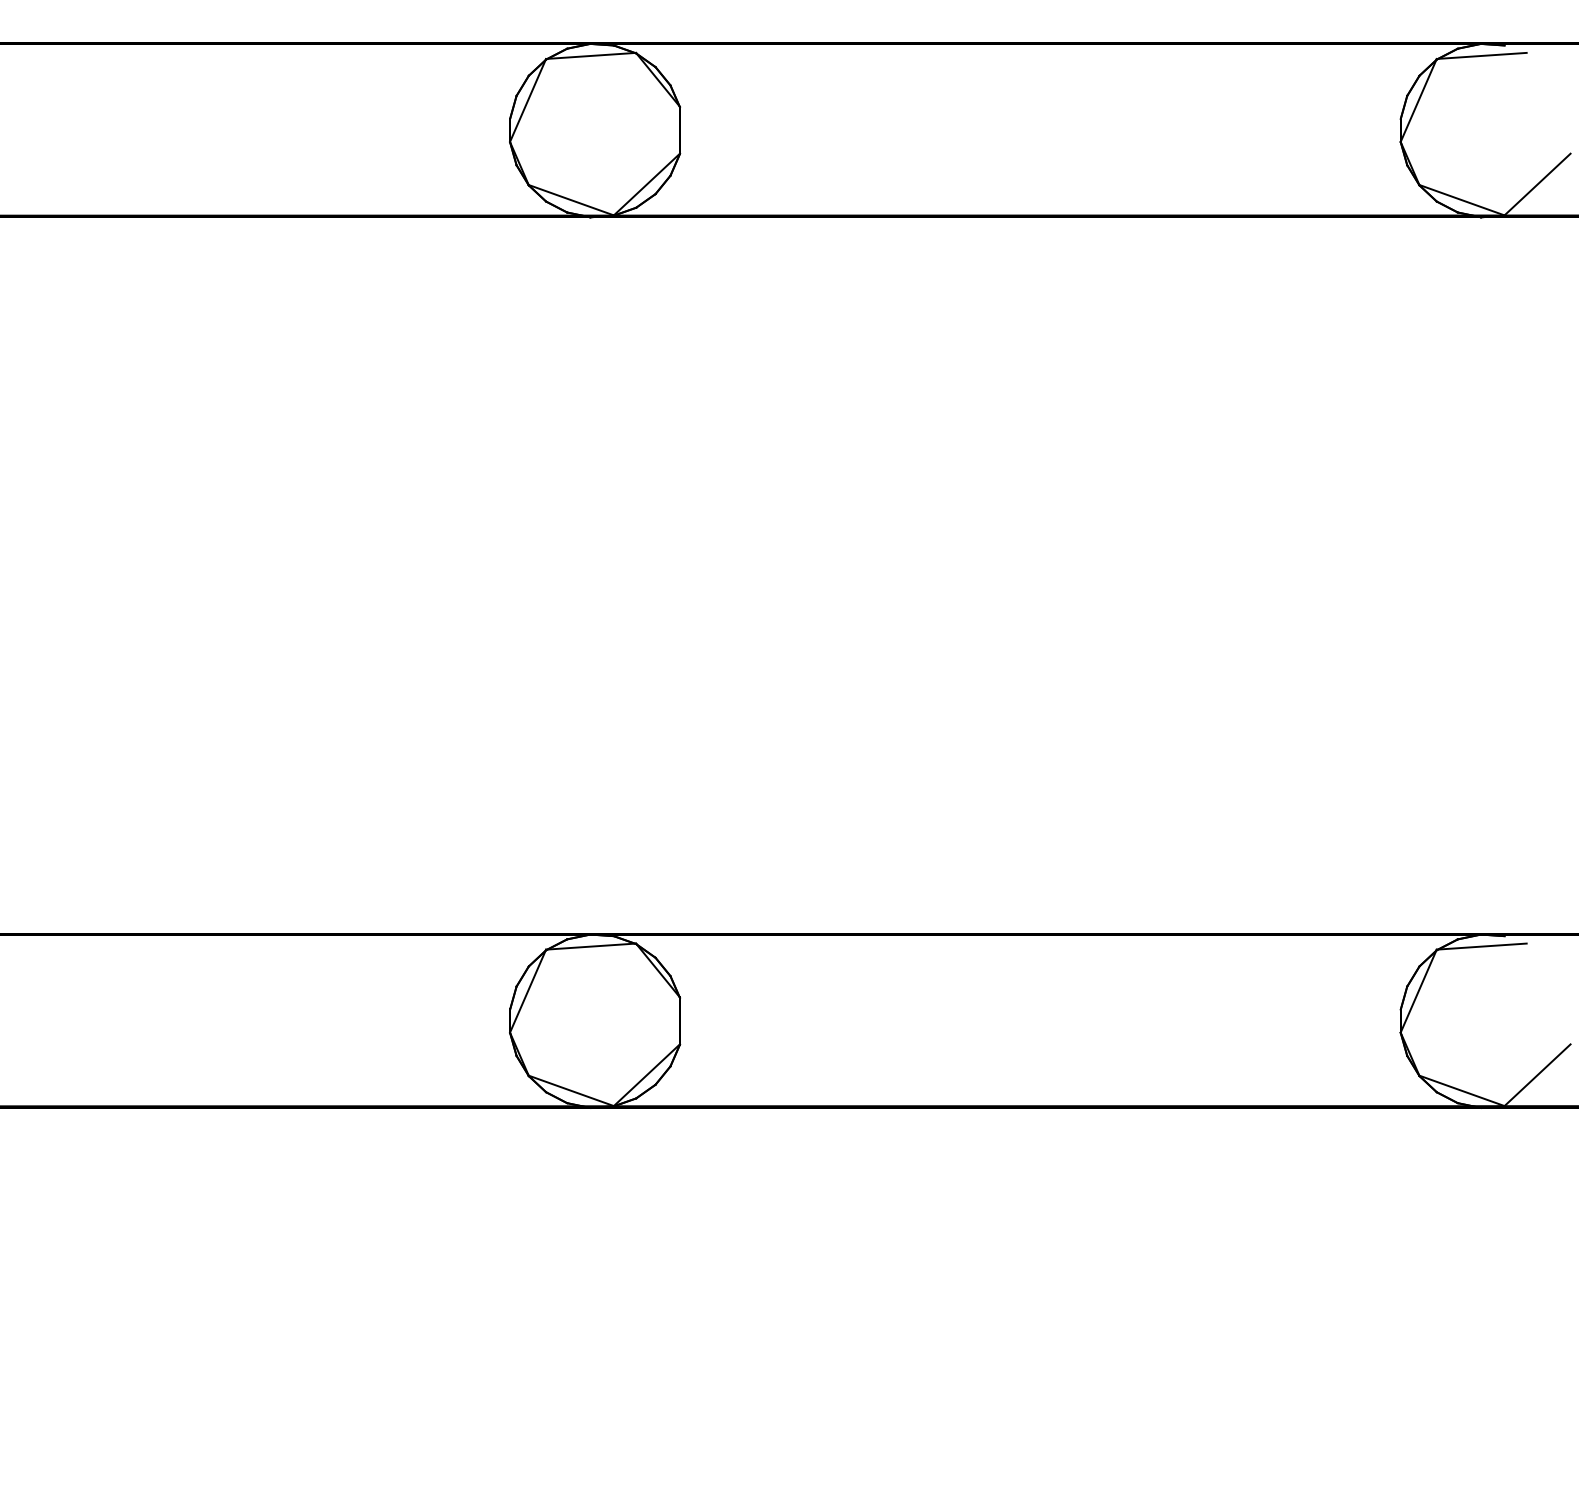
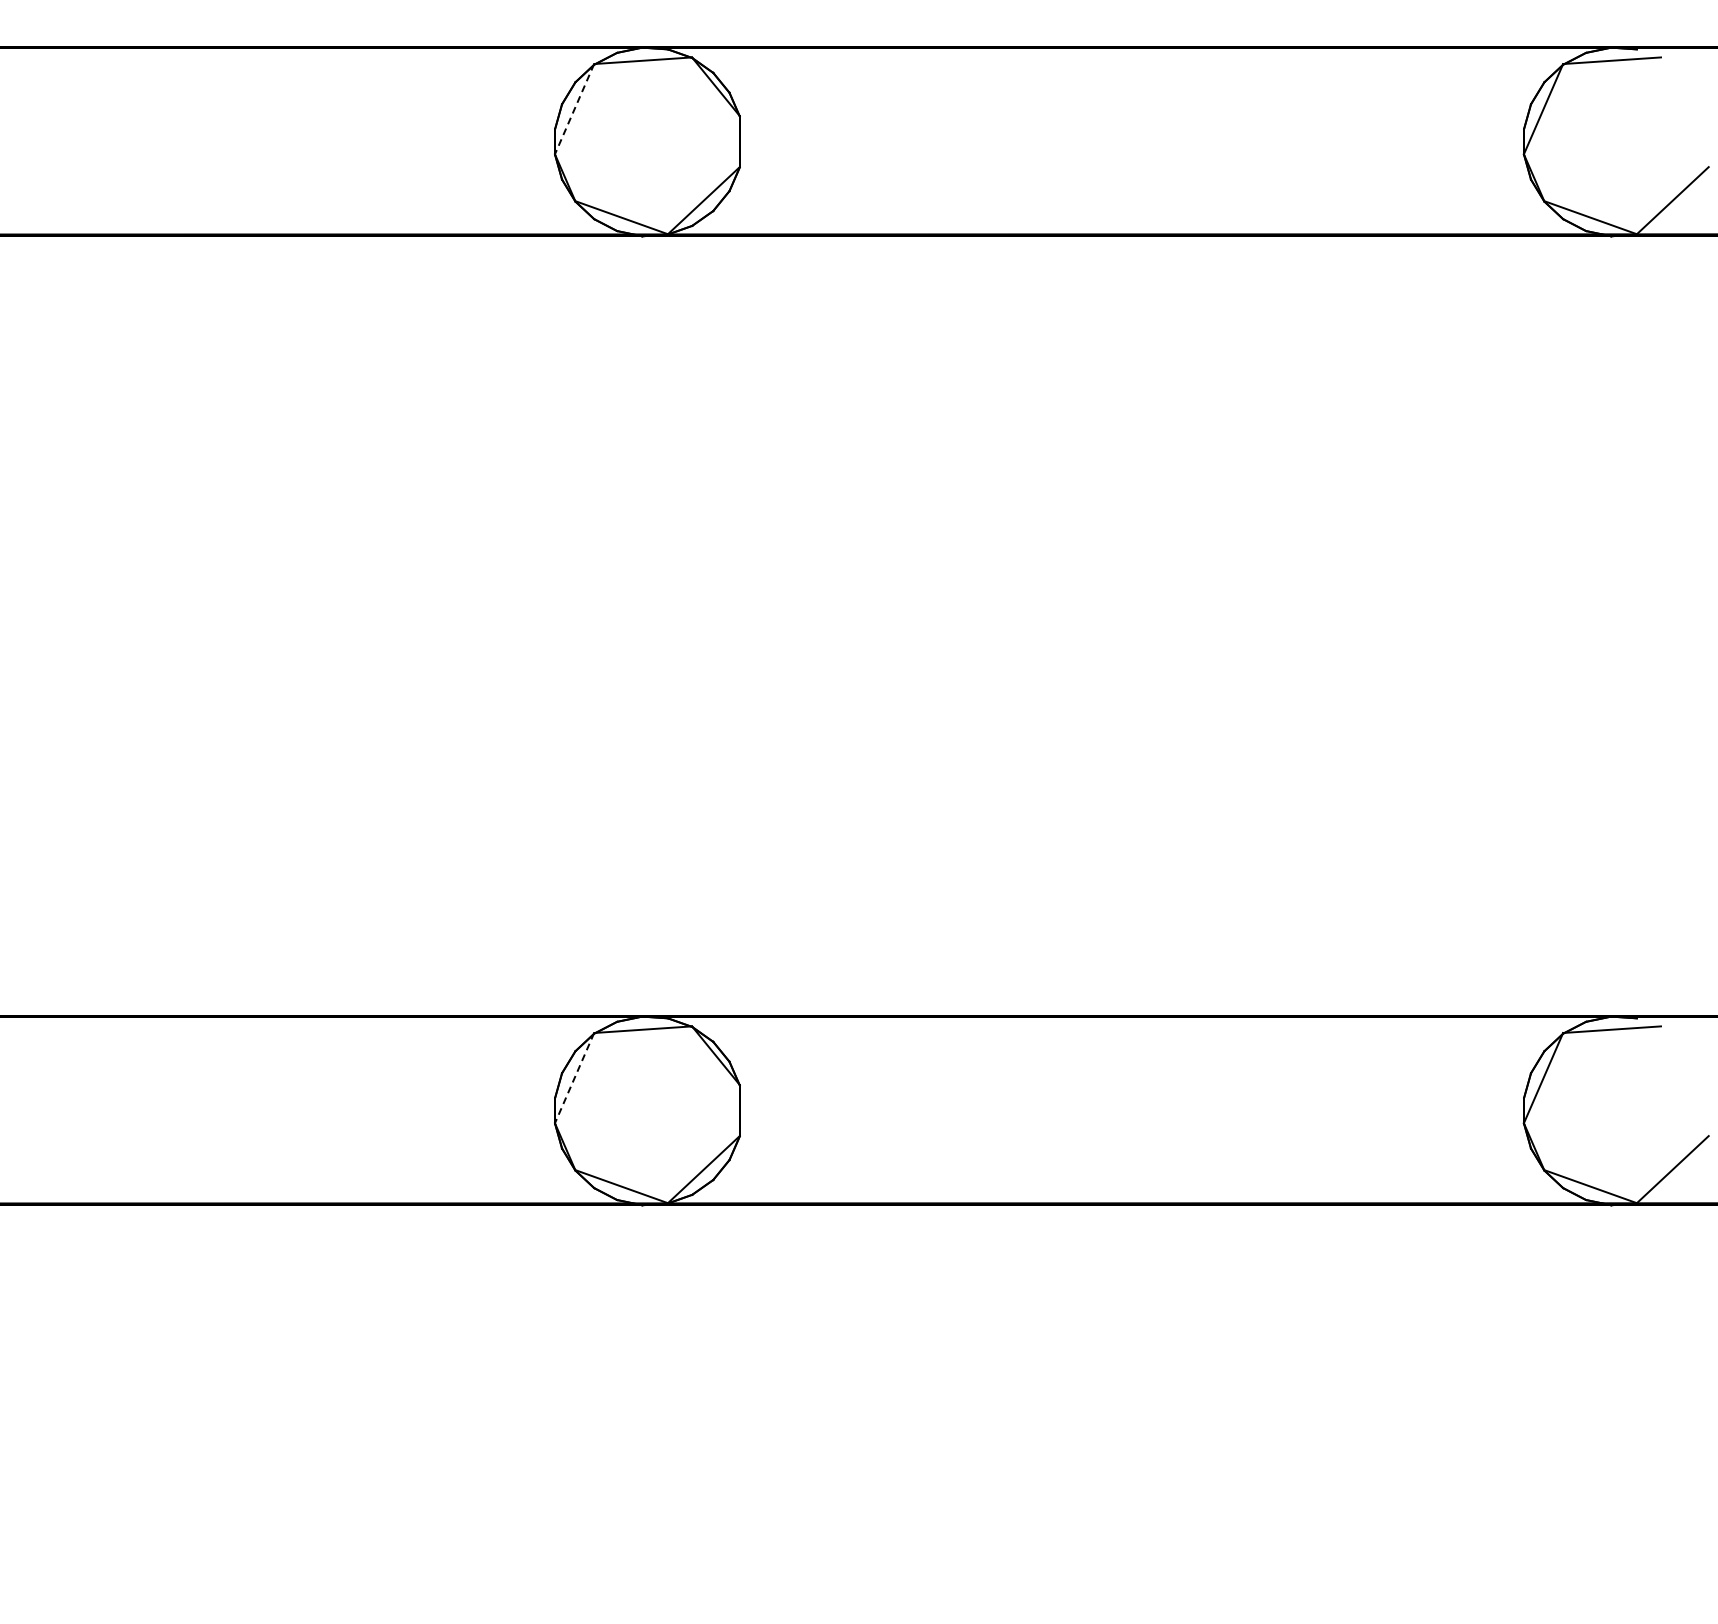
line: (527, 100) -> (574, 109), solid -> dashed
line: (527, 991) -> (574, 1078), solid -> dashed

